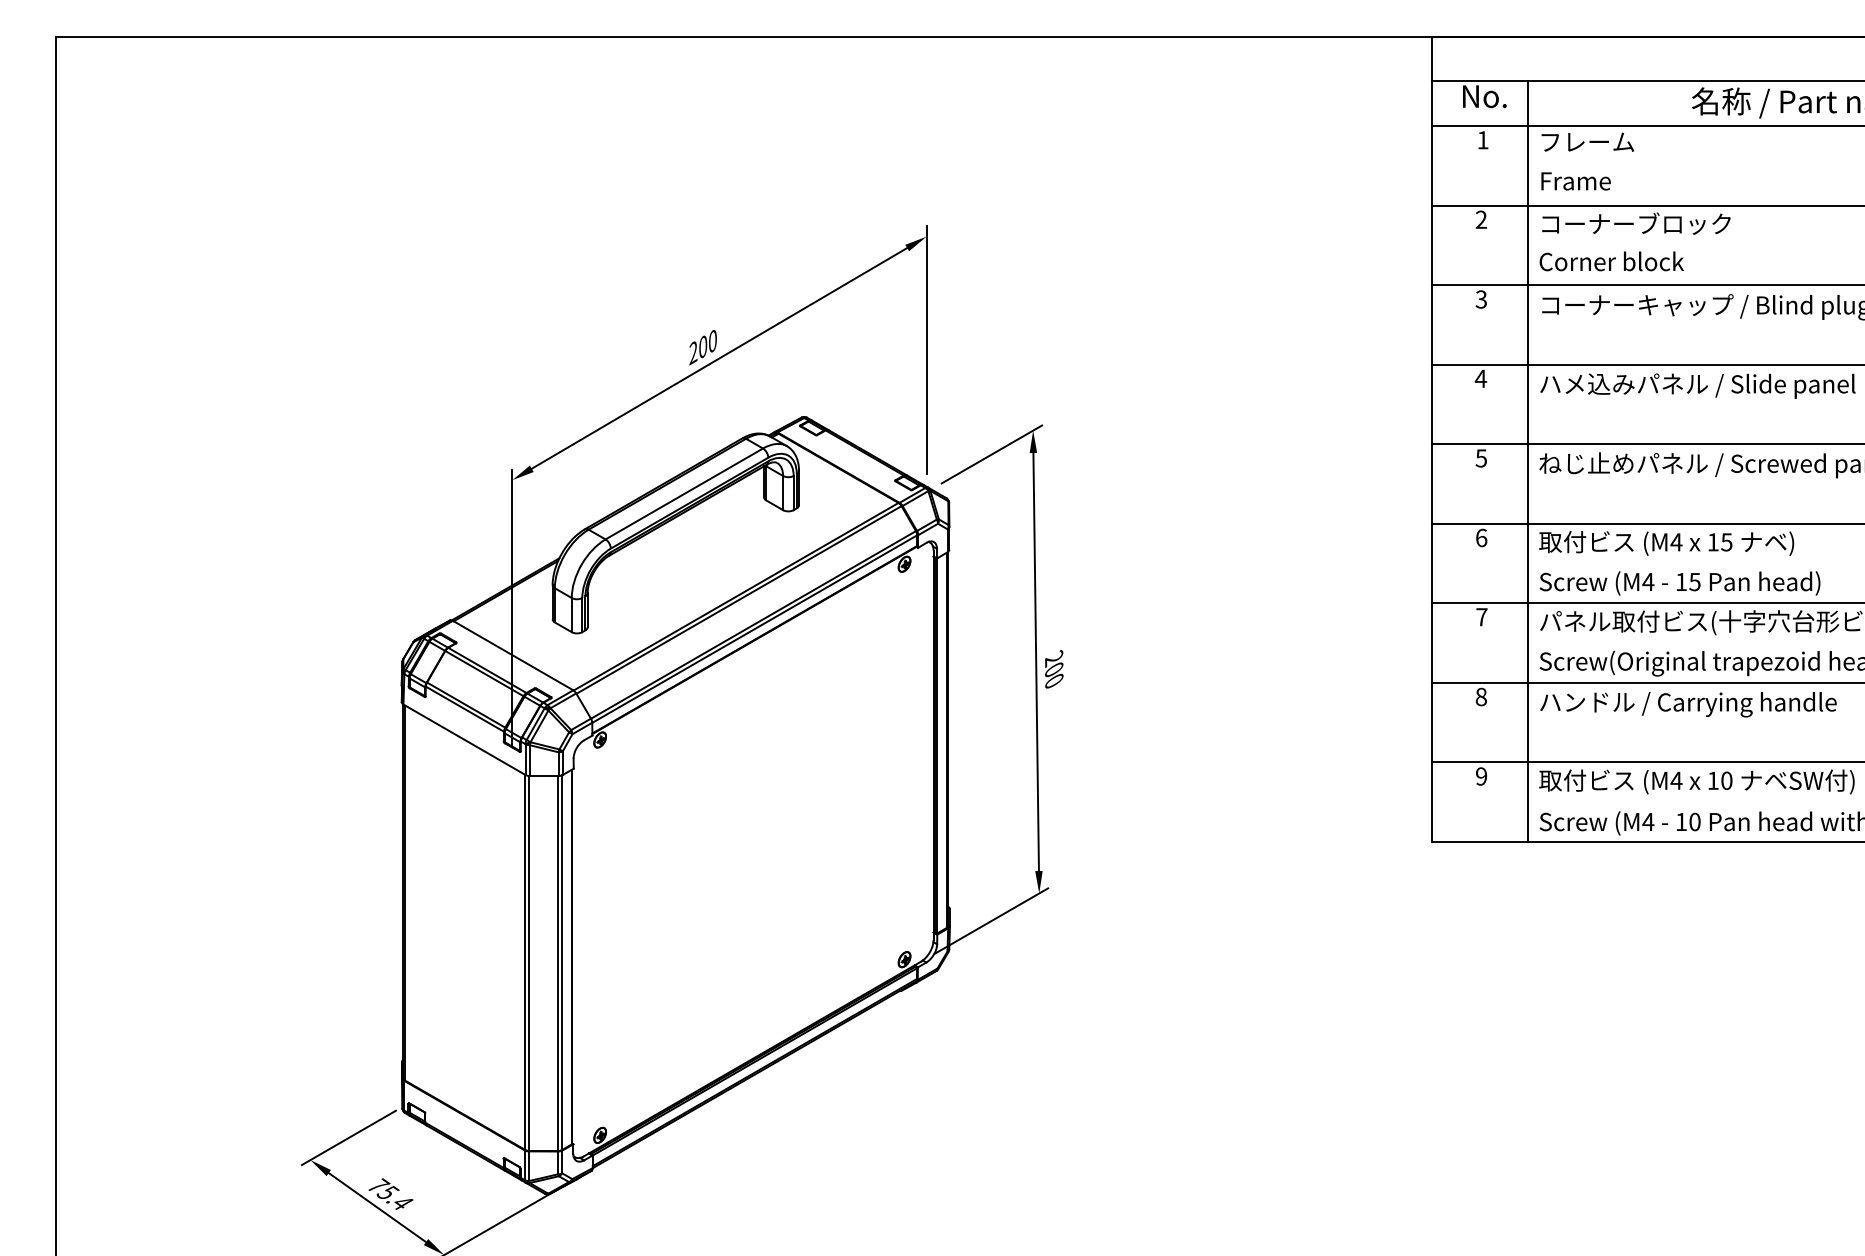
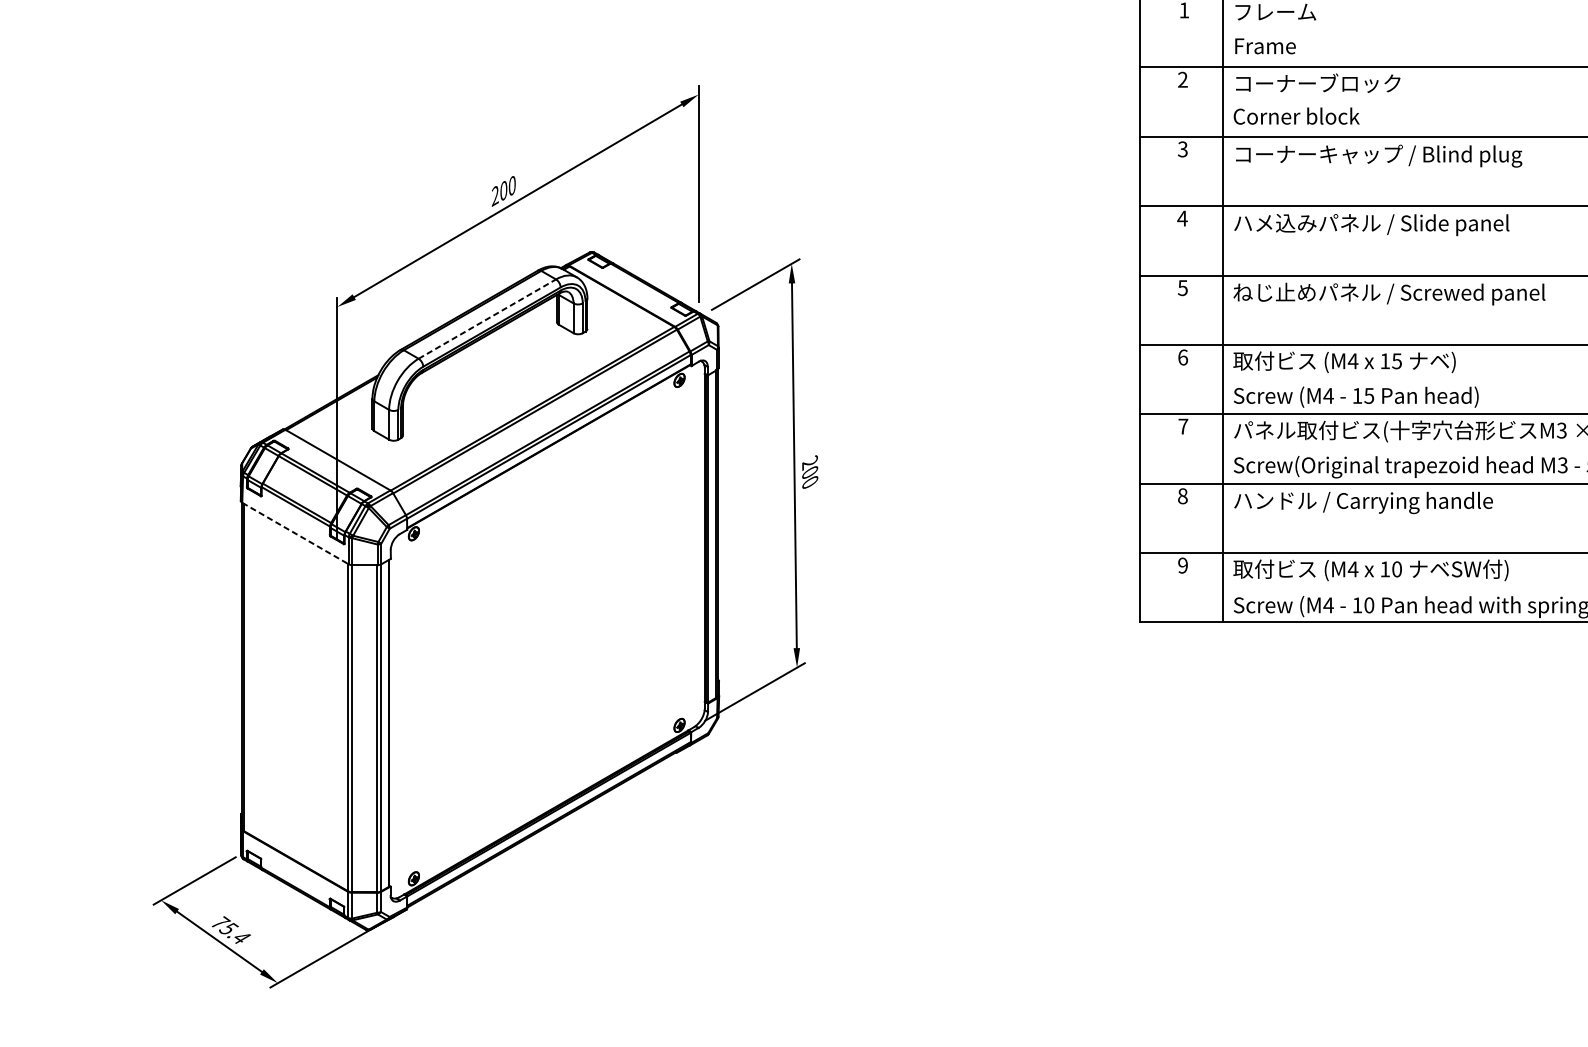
line: (684, 494) -> (487, 319), solid -> dashed
line: (464, 740) -> (295, 534), solid -> dashed

